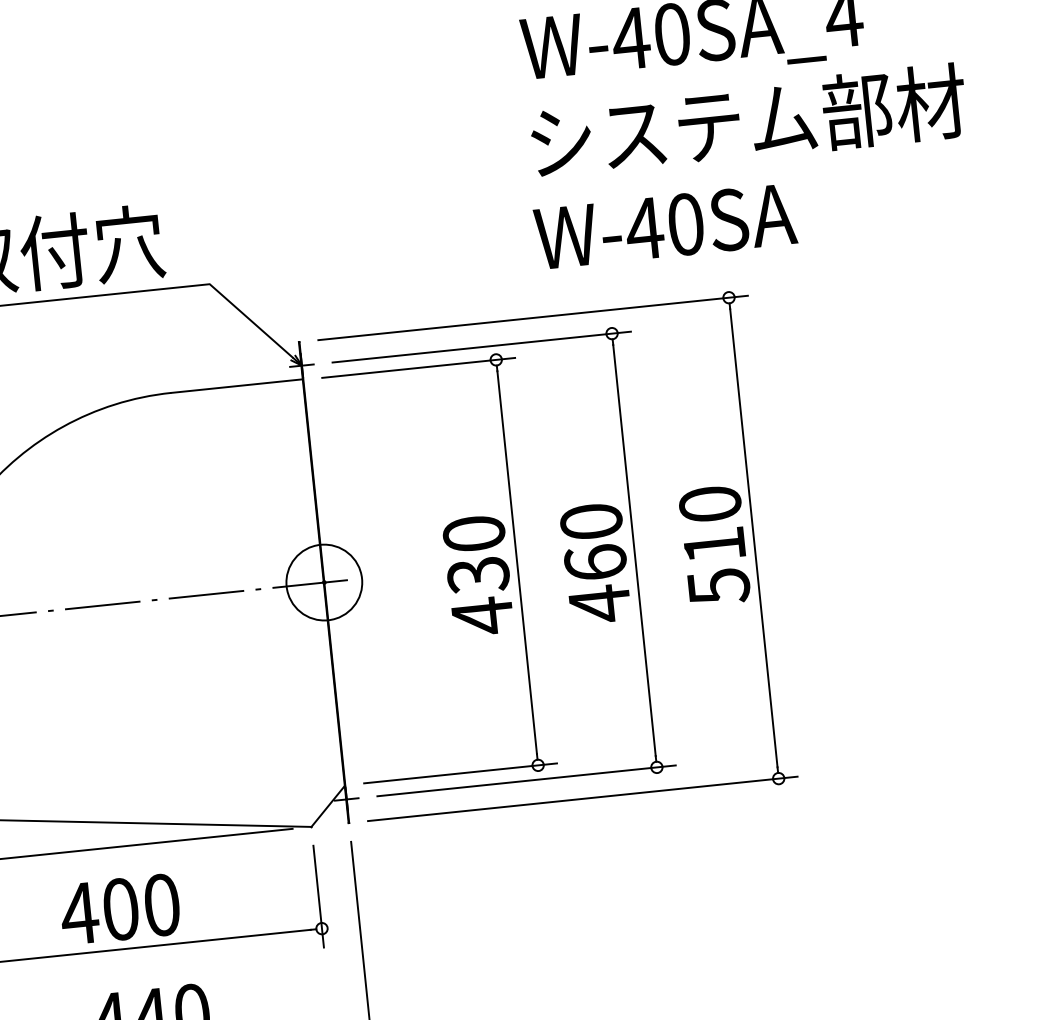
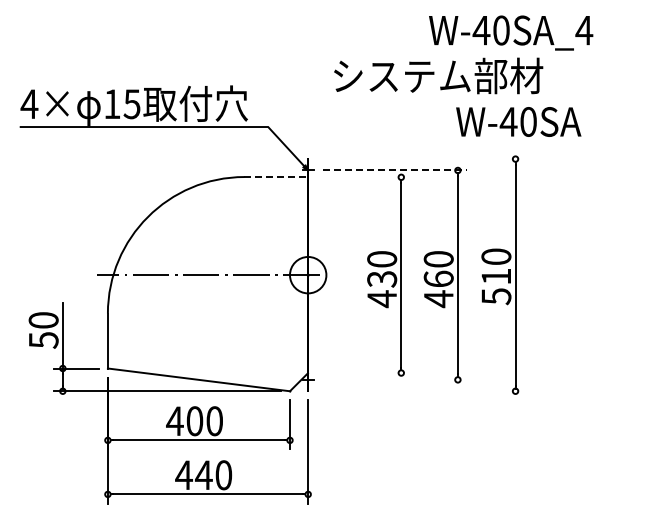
text: (748, 120) -> (438, 75), moved
text: (664, 225) -> (518, 121), moved
line: (532, 318) -> (420, 159), removed
line: (482, 347) -> (395, 170), solid -> dashed
line: (417, 368) -> (363, 177), removed
line: (237, 386) -> (276, 177), solid -> dashed
line: (459, 774) -> (363, 373), removed
line: (525, 780) -> (394, 379), removed
line: (581, 799) -> (420, 391), removed

